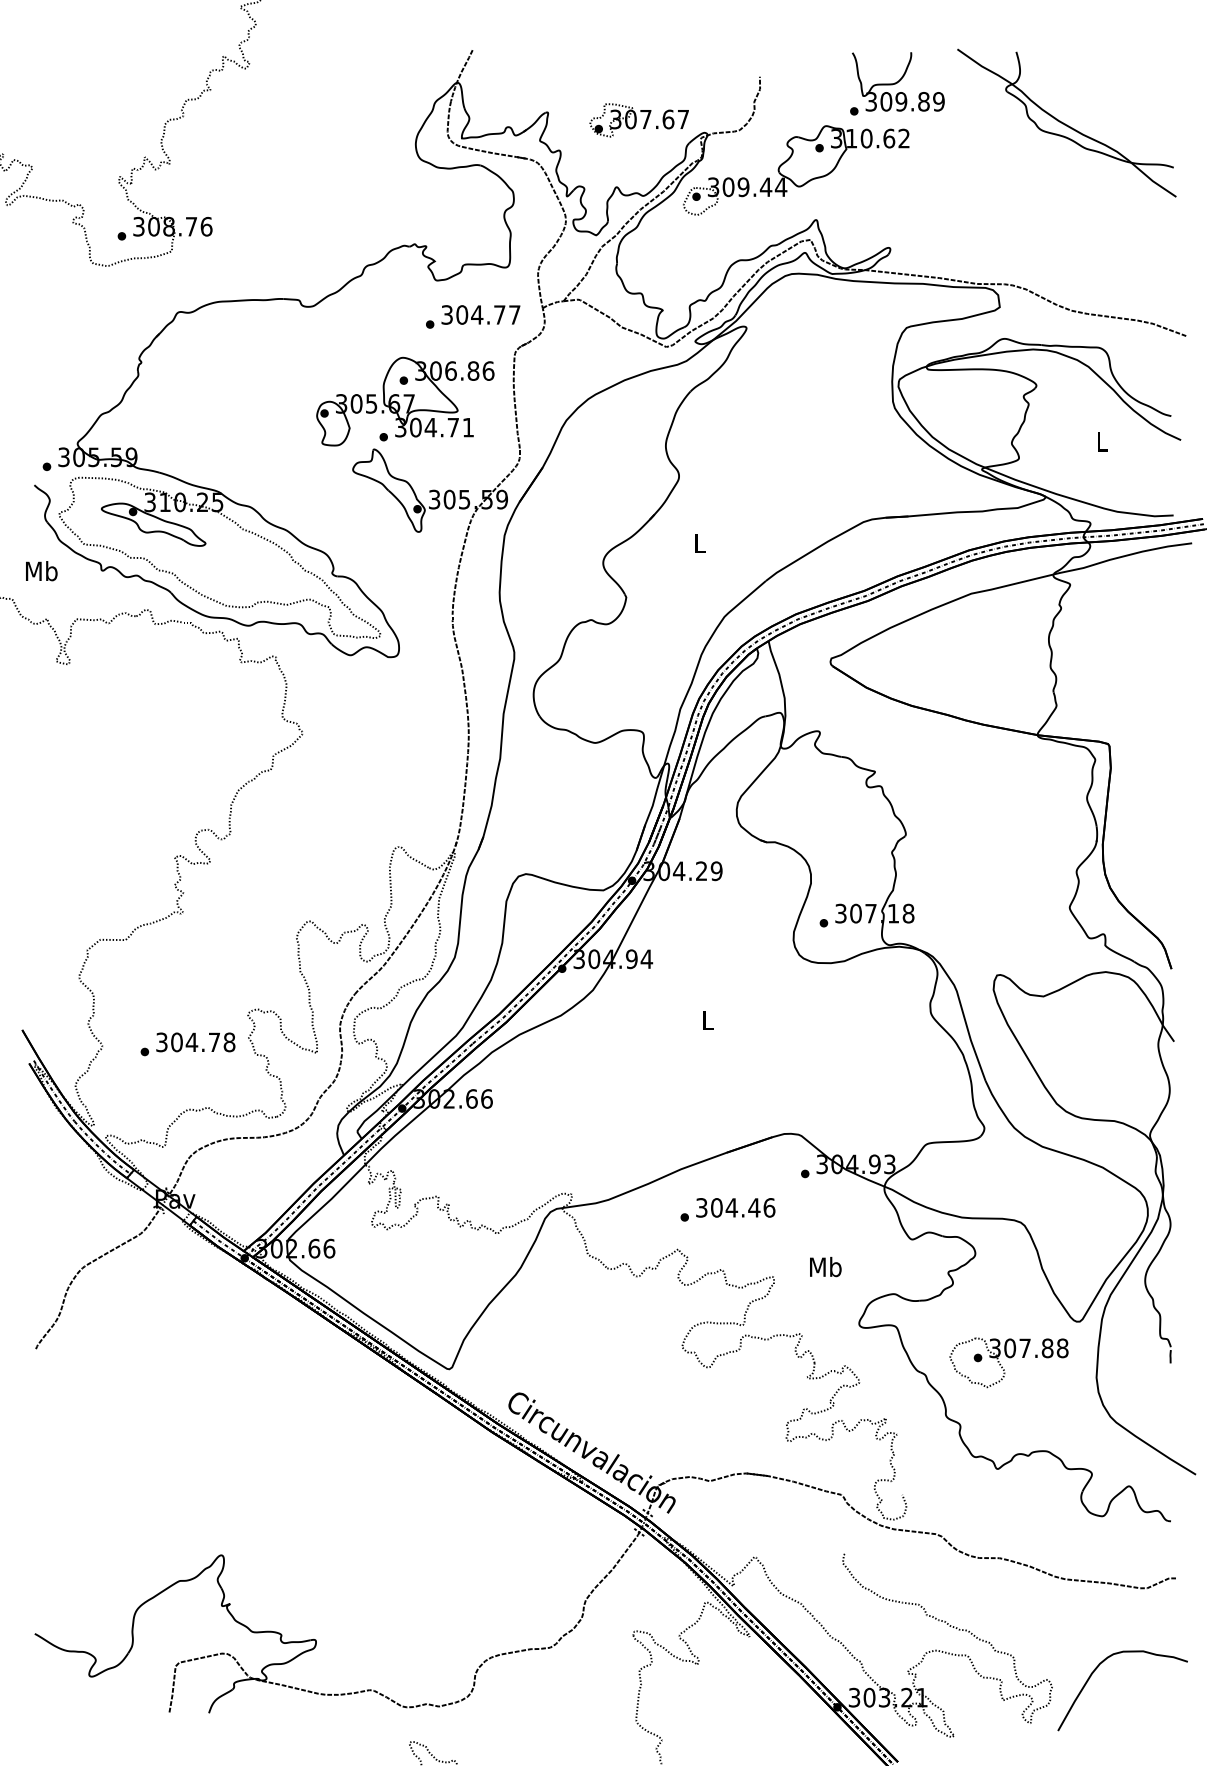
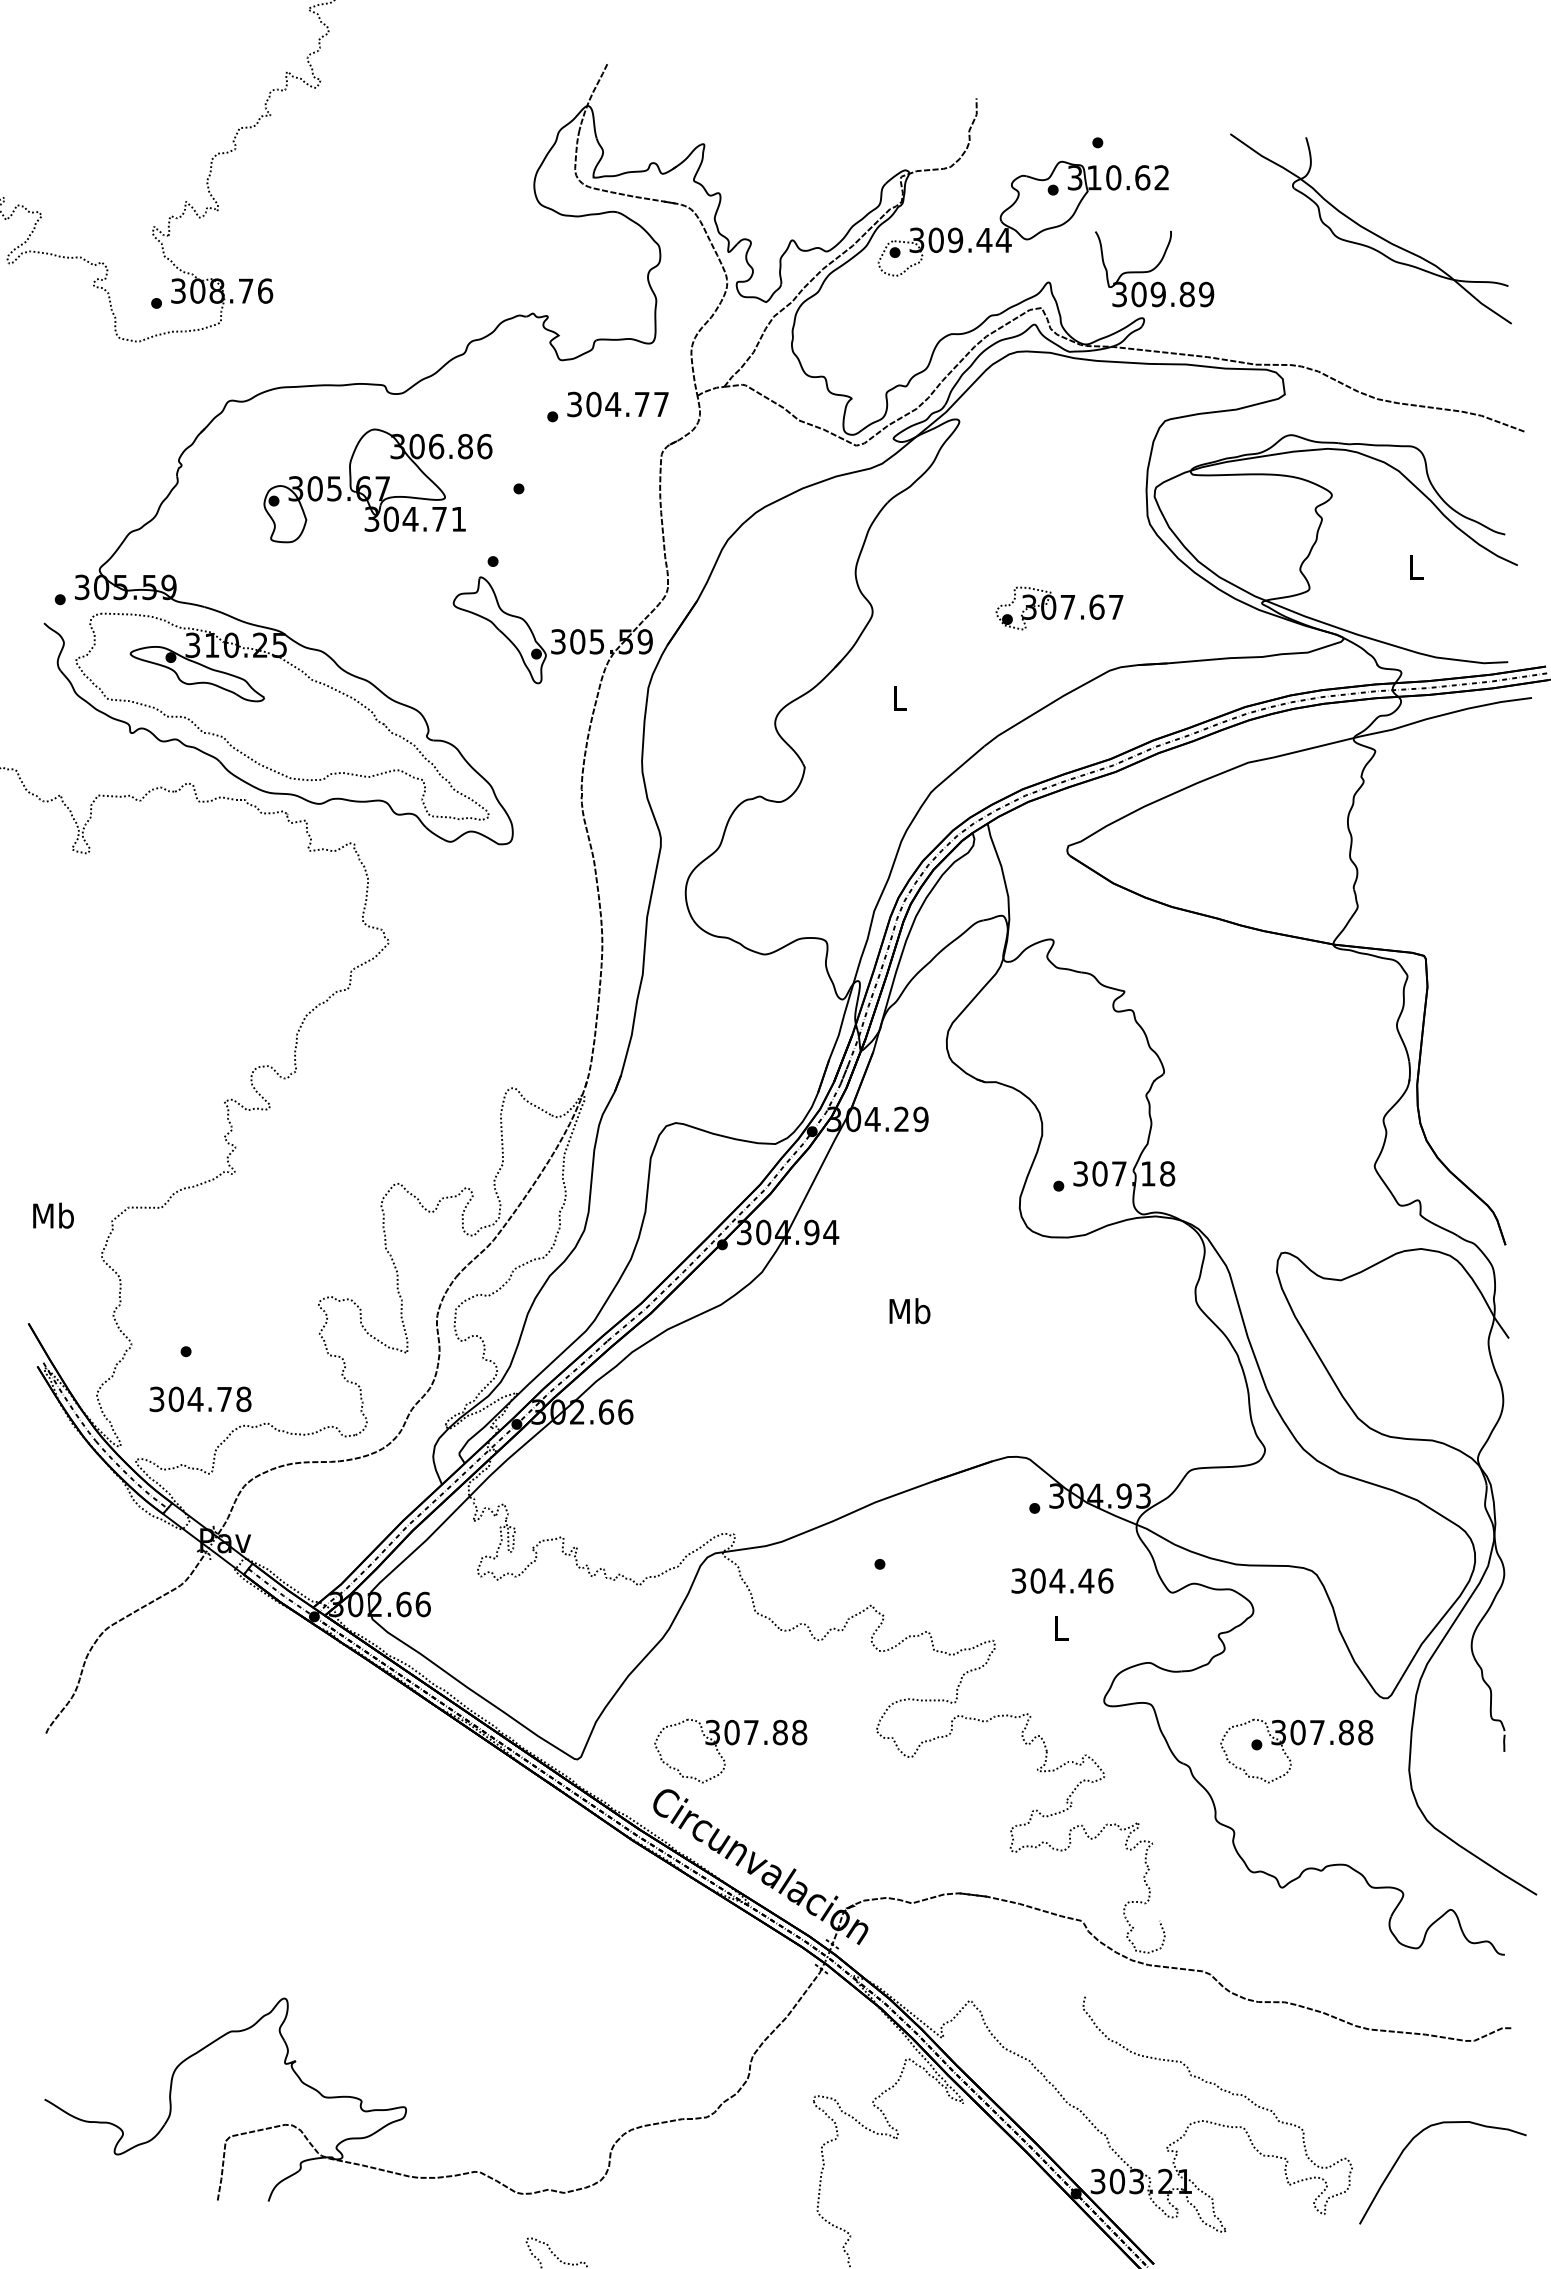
part: (898, 81) -> (1154, 268), moved
part: (639, 120) -> (1059, 608), moved
part: (1066, 122) -> (1370, 228), moved
part: (405, 401) -> (377, 485), moved
text: (41, 570) -> (53, 1215), moved
text: (707, 1020) -> (909, 1311), L -> Mb
text: (195, 1042) -> (200, 1399), moved
text: (735, 1207) -> (1062, 1580), moved
text: (825, 1266) -> (1060, 1627), Mb -> L
part: (568, 1362) -> (730, 1750), added

